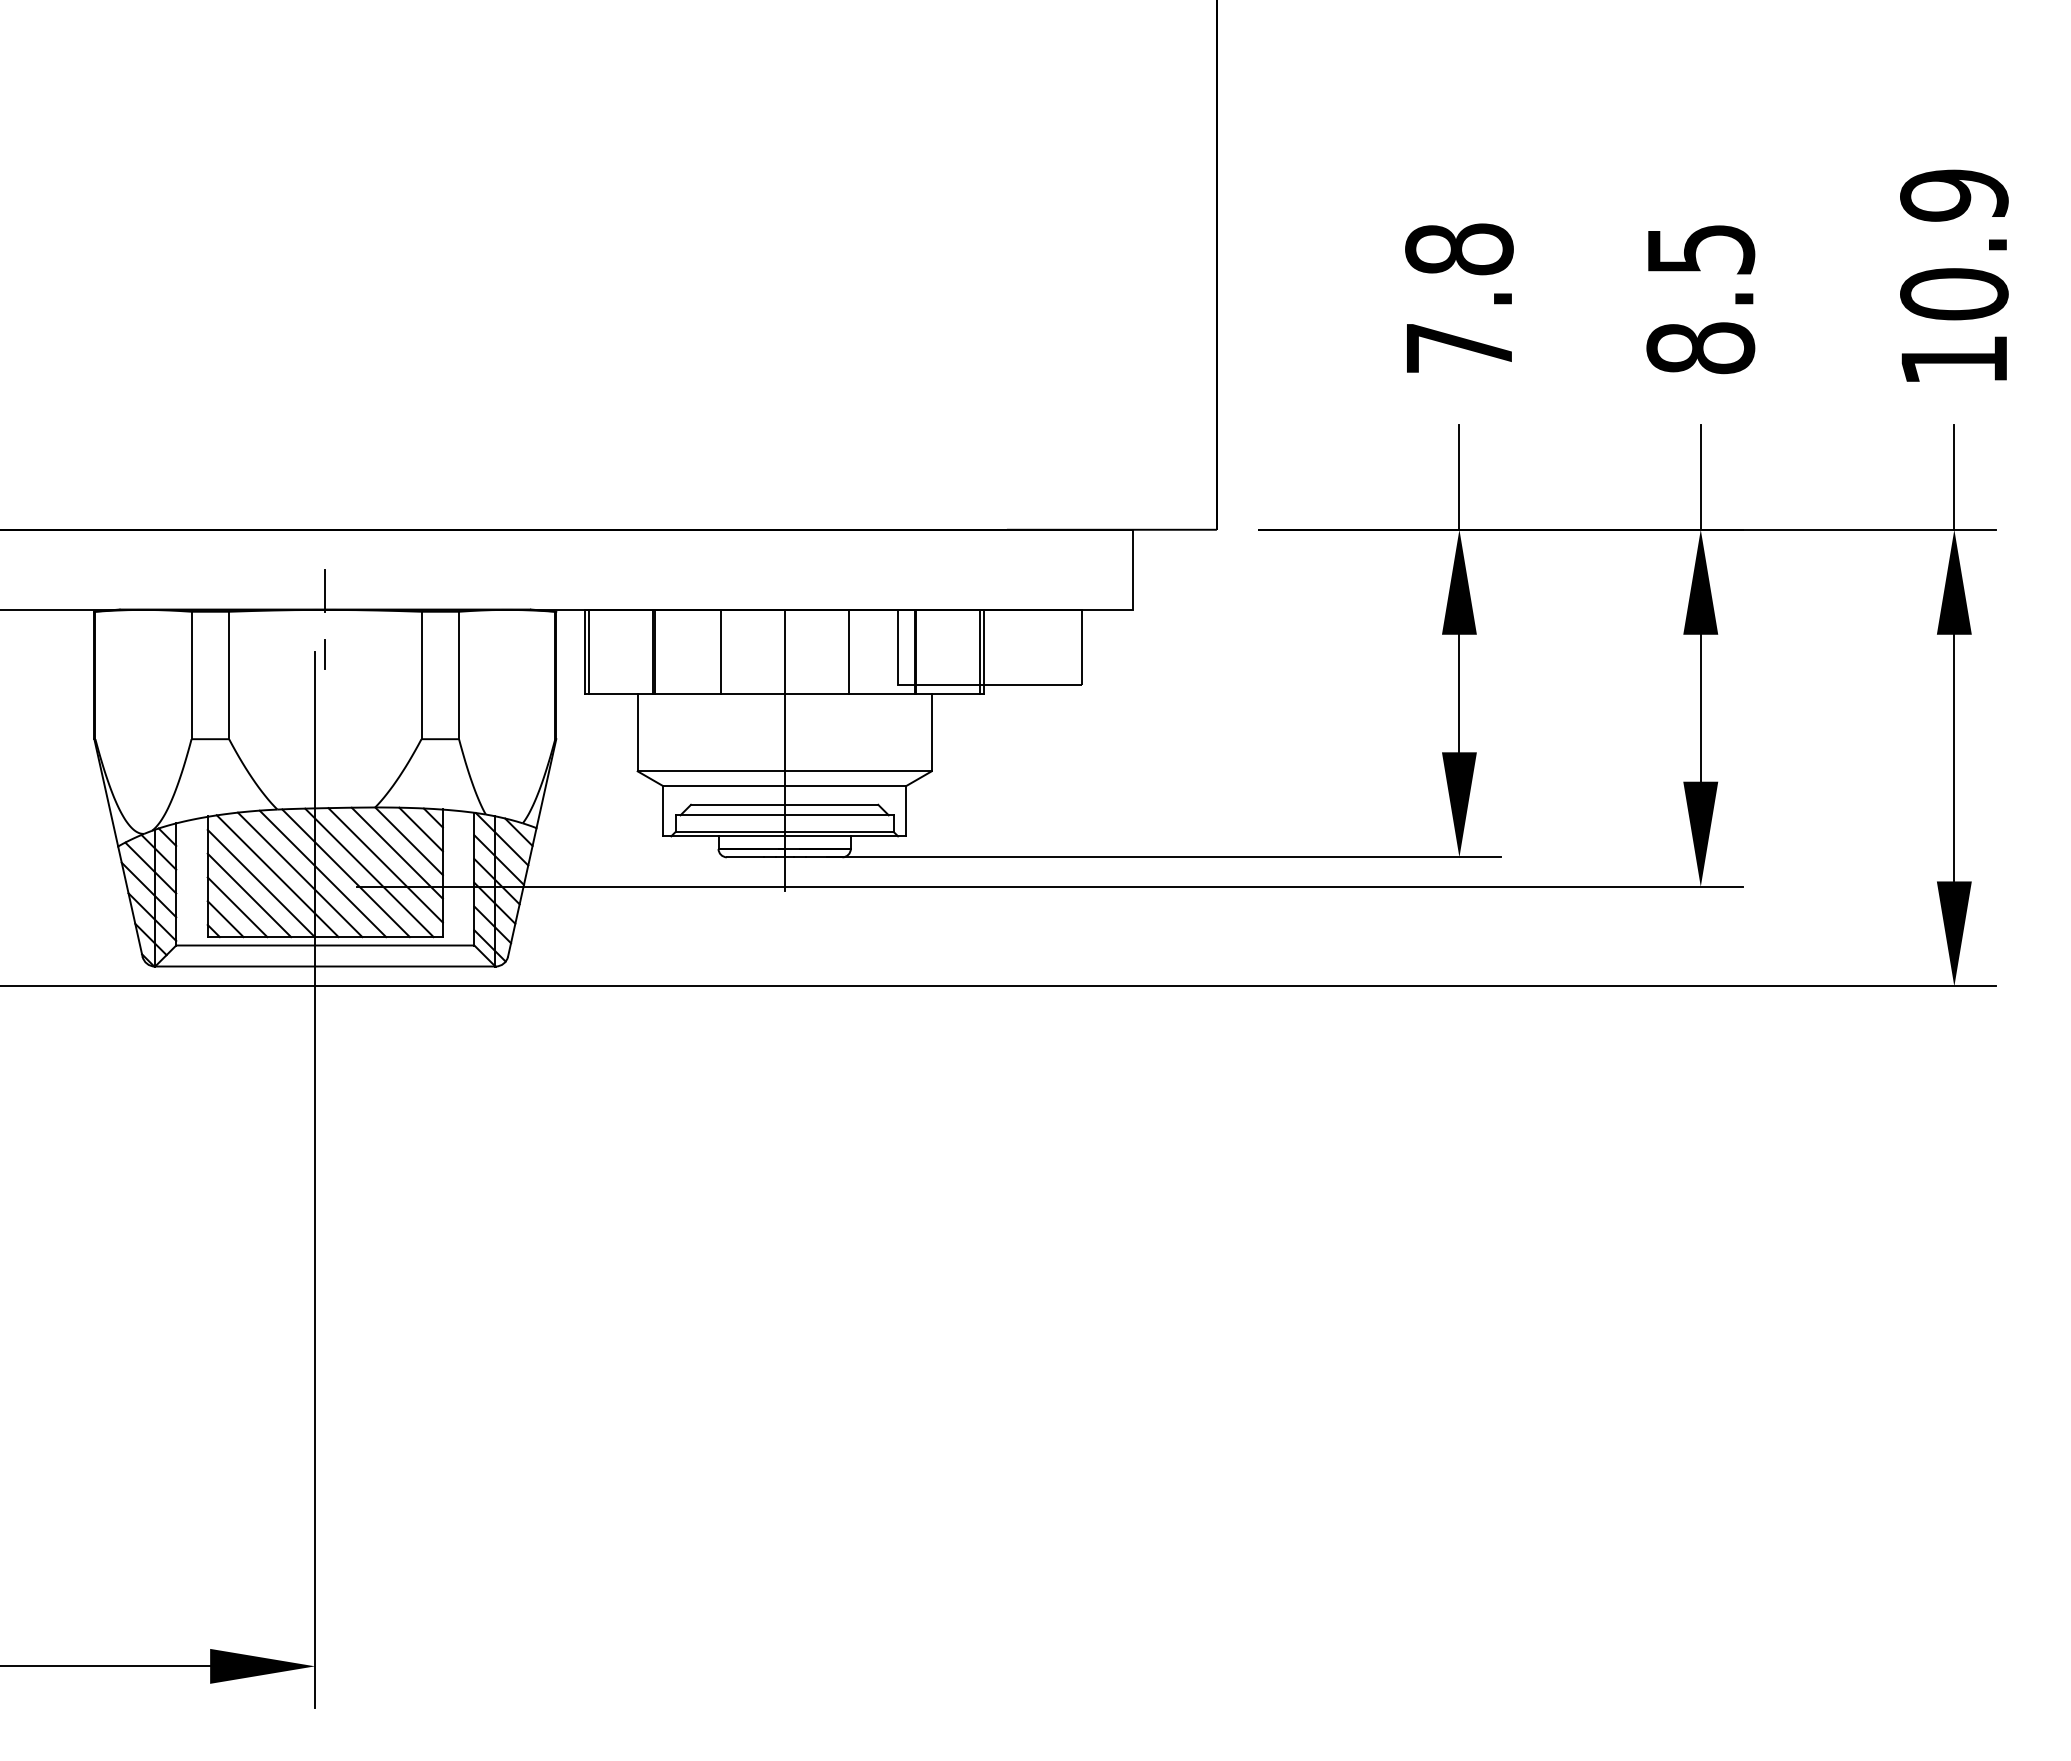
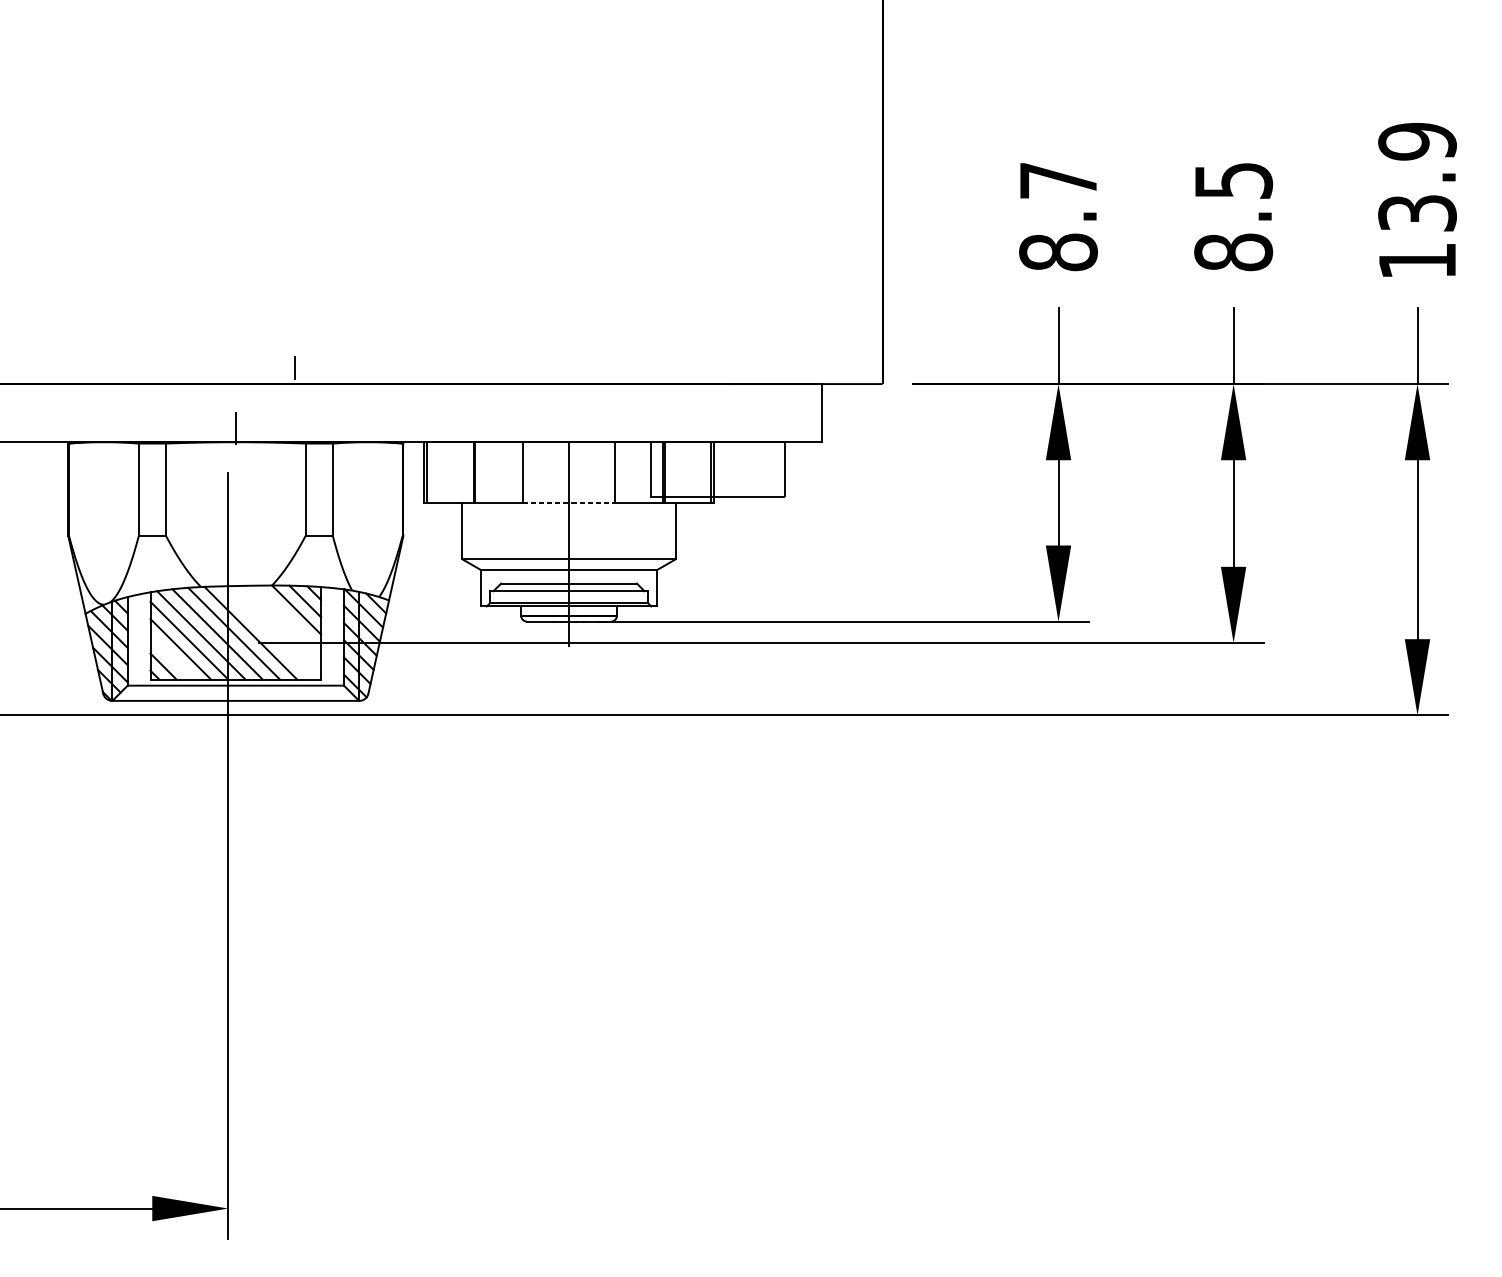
text: (1954, 294) -> (1417, 213), 10.9 -> 13.9
text: (1459, 298) -> (1058, 216), 7.8 -> 8.7
line: (324, 654) -> (294, 367), moved
line: (784, 693) -> (568, 502), solid -> dashed
line: (396, 852) -> (287, 618), removed
line: (385, 865) -> (279, 627), removed
line: (369, 872) -> (267, 632), removed
line: (237, 907) -> (172, 658), removed

